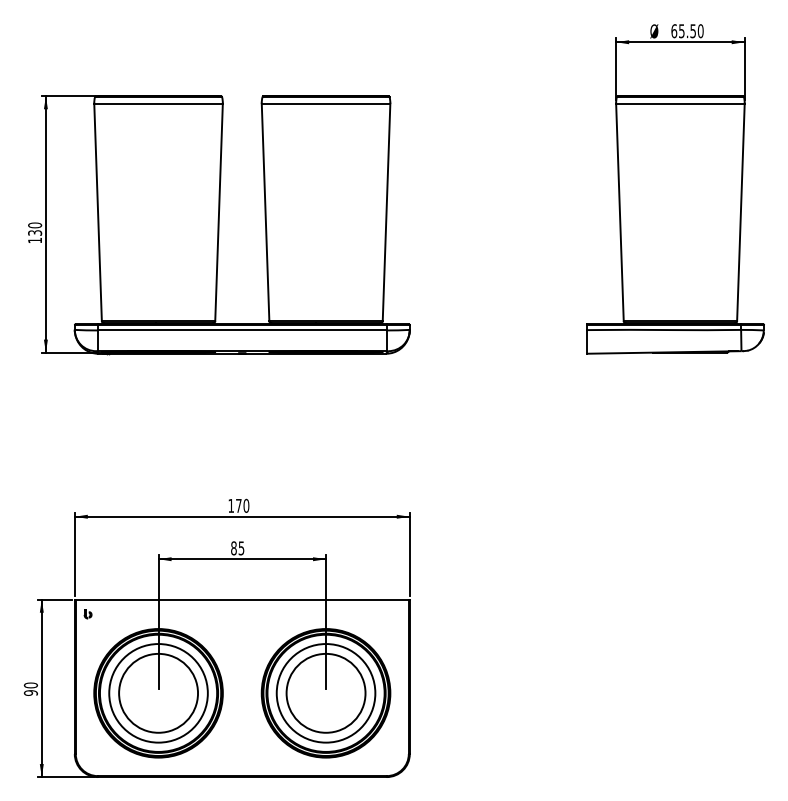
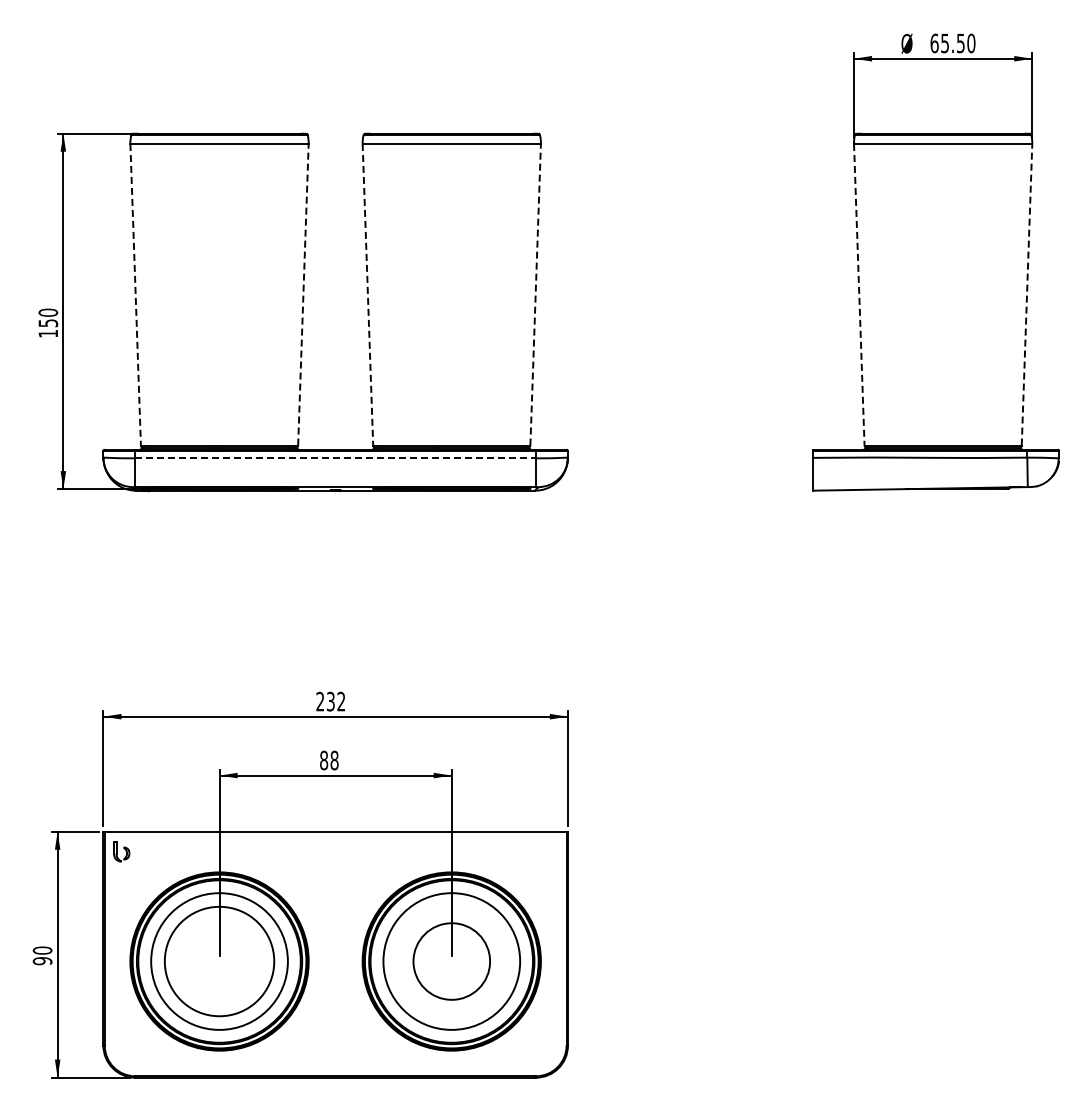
line: (97, 212) -> (135, 294), solid -> dashed
line: (219, 212) -> (303, 294), solid -> dashed
line: (265, 212) -> (367, 294), solid -> dashed
line: (386, 212) -> (535, 294), solid -> dashed
line: (620, 212) -> (859, 294), solid -> dashed
line: (741, 212) -> (1027, 294), solid -> dashed
text: (34, 232) -> (47, 322), 130 -> 150
line: (242, 330) -> (336, 458), solid -> dashed
text: (238, 505) -> (330, 701), 170 -> 232
text: (241, 548) -> (334, 760), 85 -> 88
part: (87, 613) -> (121, 851), size x1.6
circle: (325, 693) -> (451, 961), size x0.7

